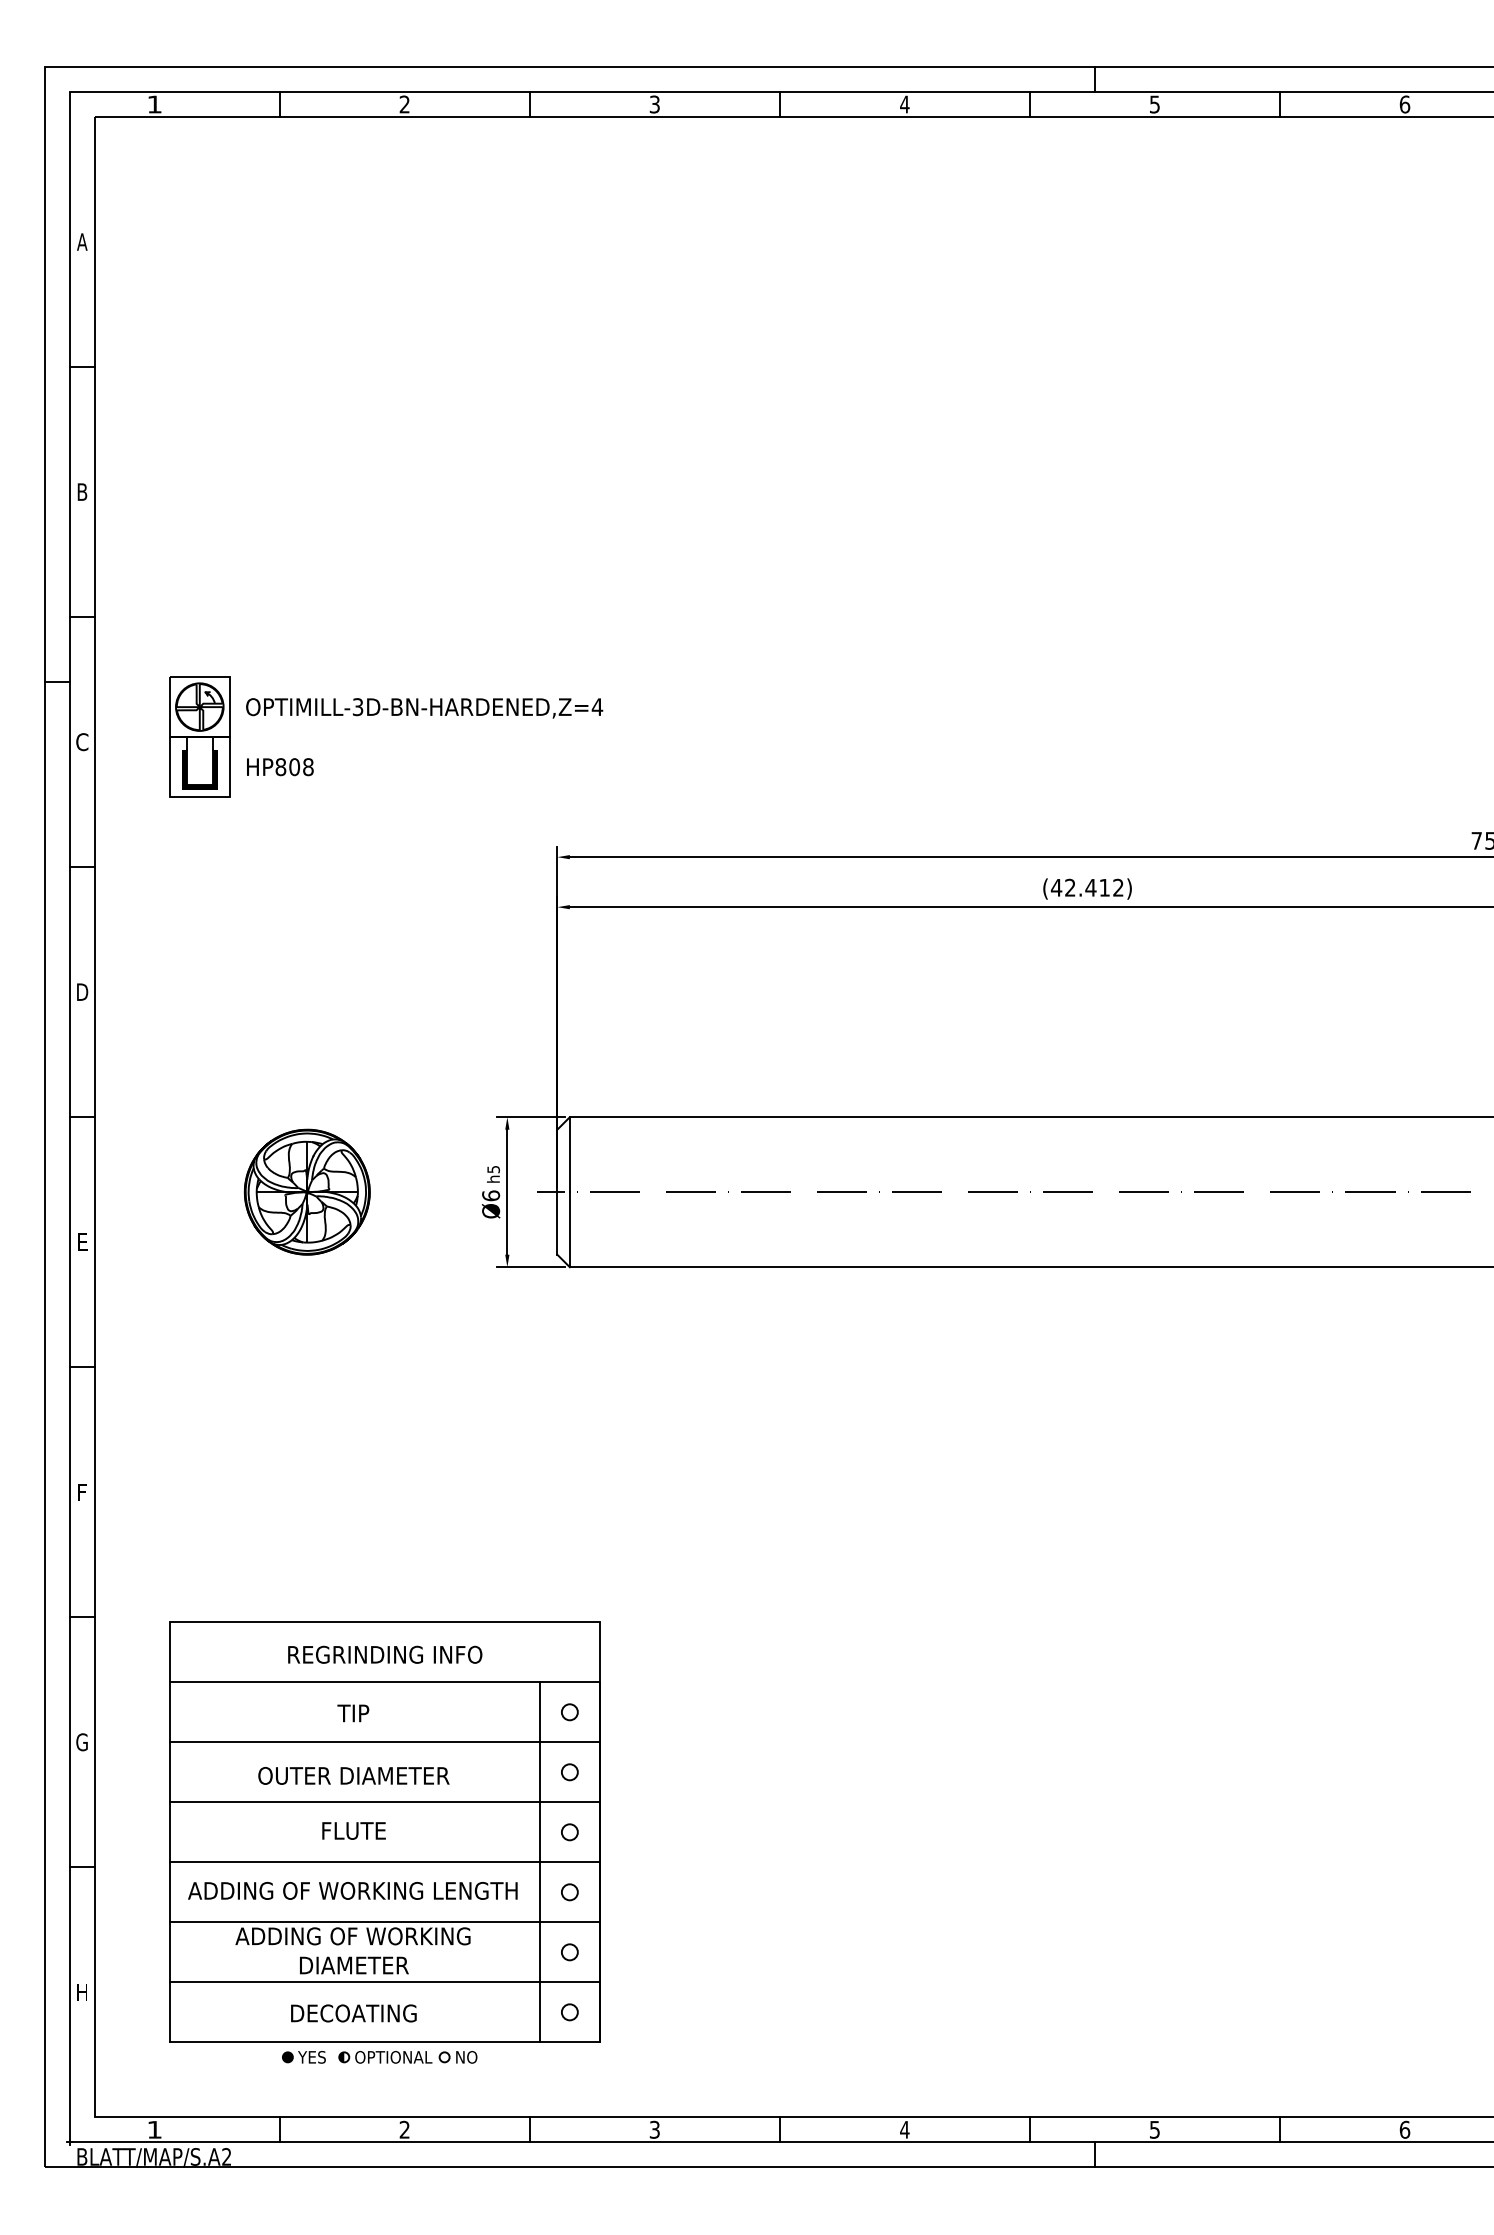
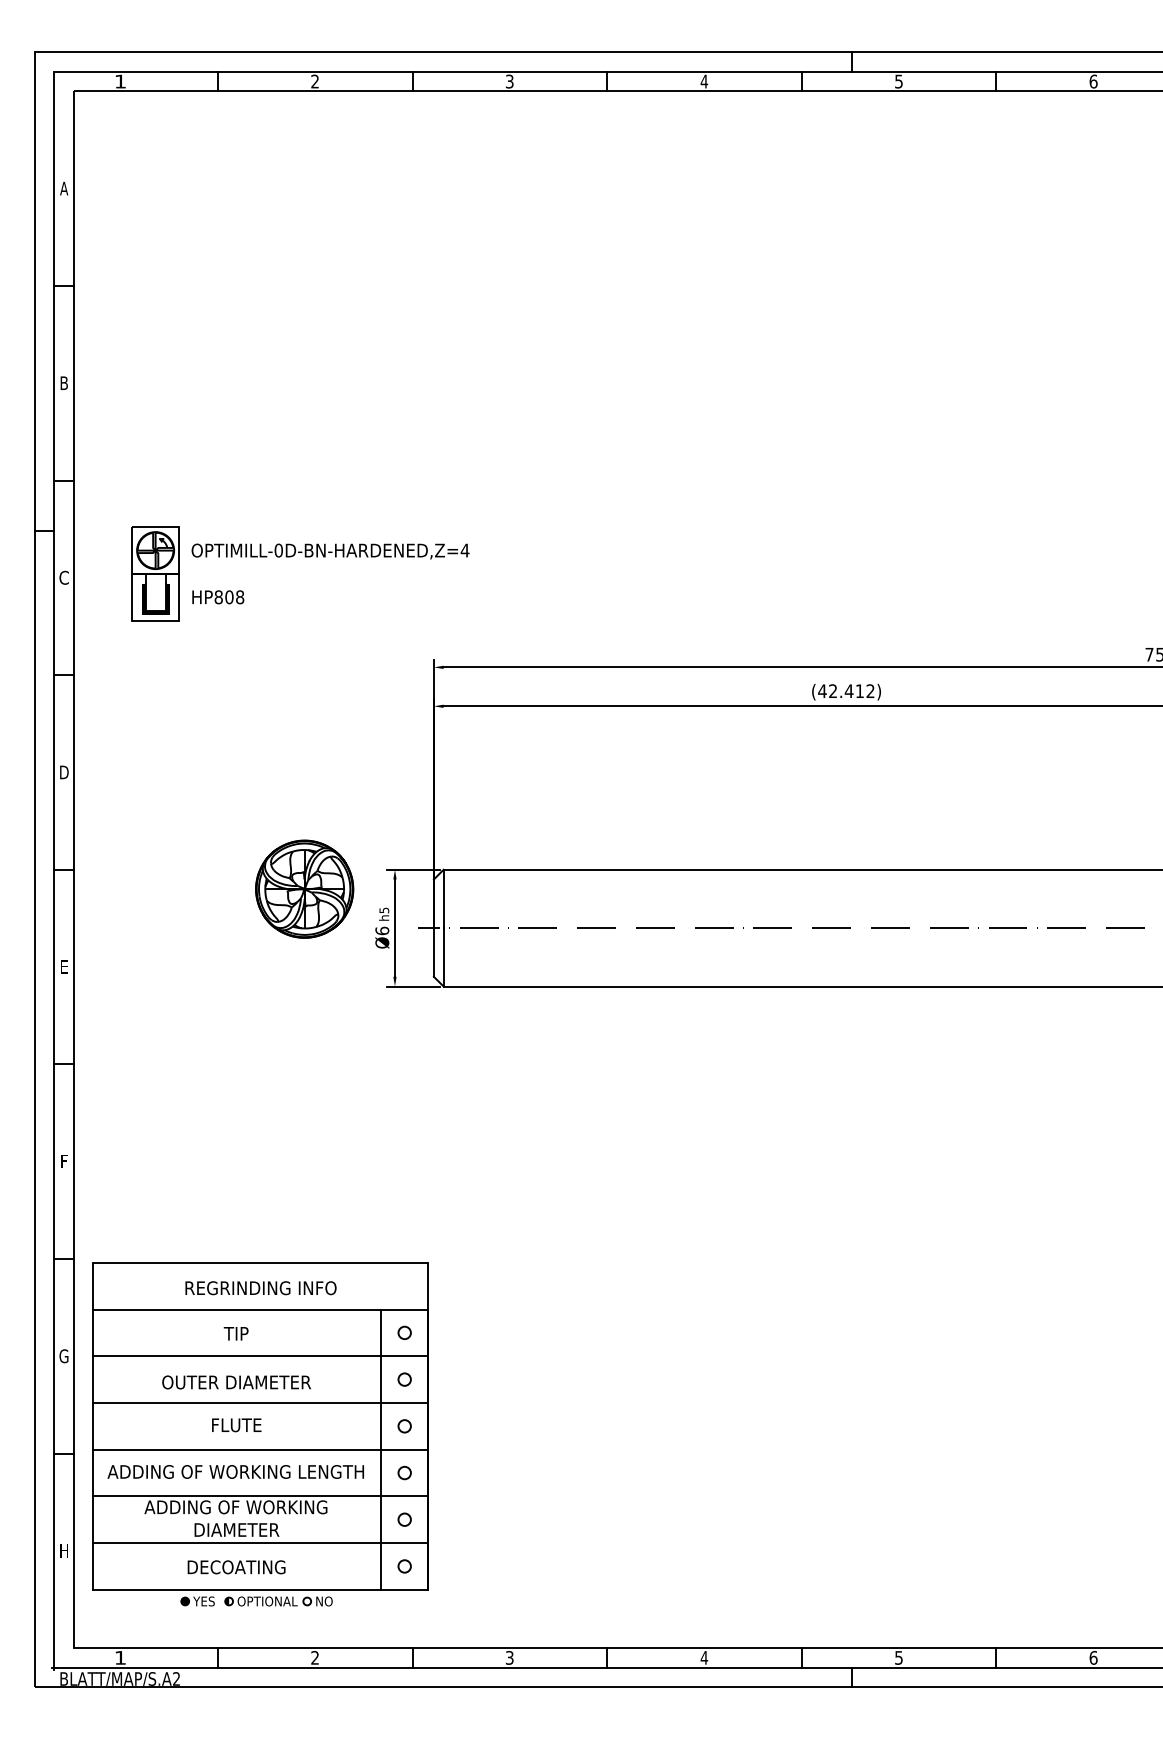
text: (357, 707) -> (278, 550), OPTIMILL-3D-BN-HARDENED,Z=4 -> OPTIMILL-0D-BN-HARDENED,Z=4
part: (306, 1191) -> (304, 888), moved
part: (384, 1842) -> (260, 1434), moved

